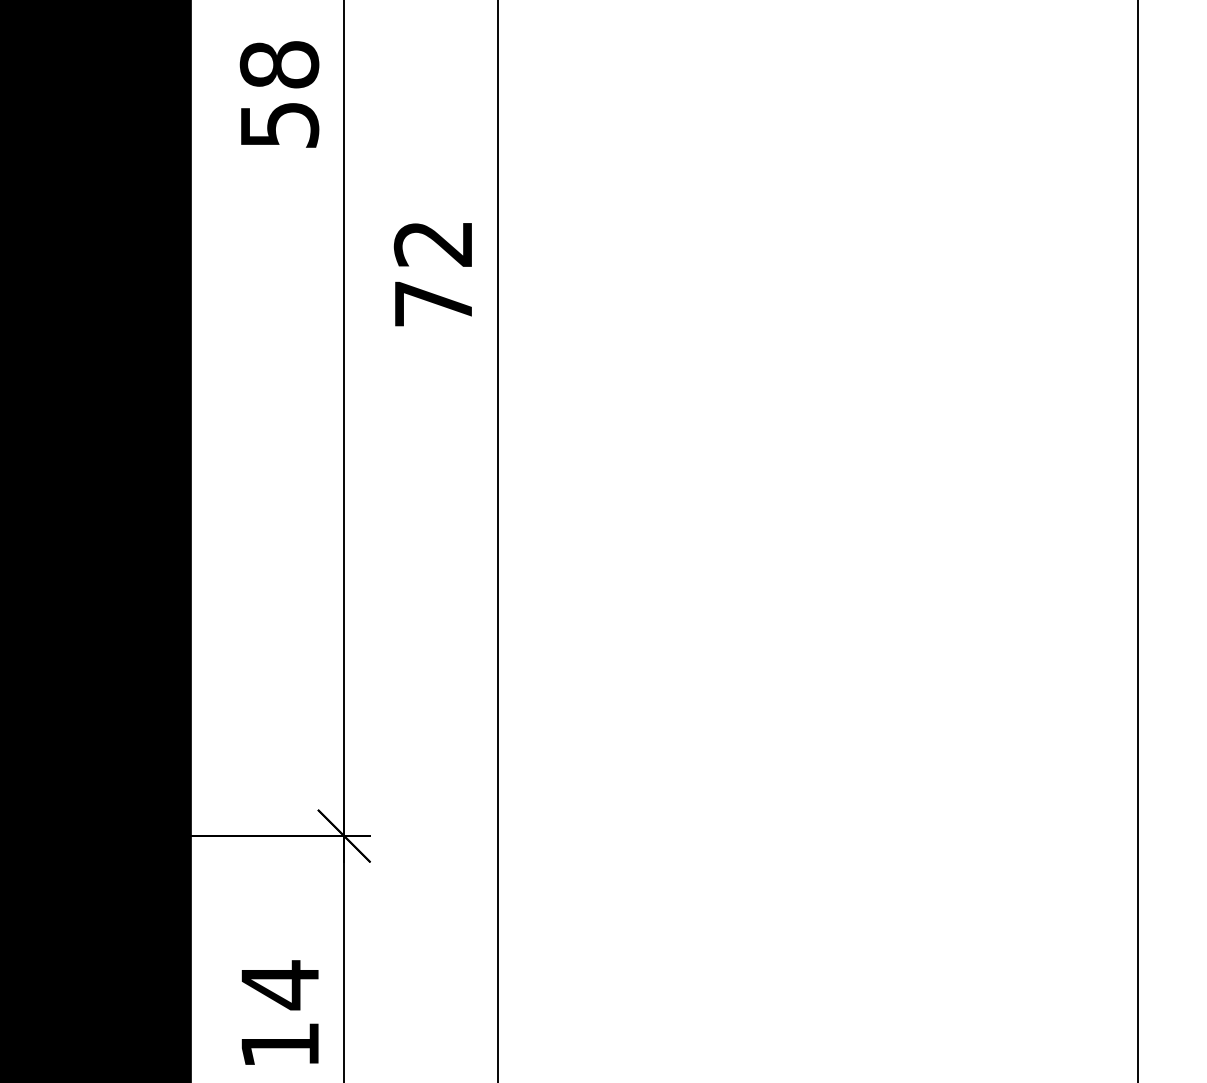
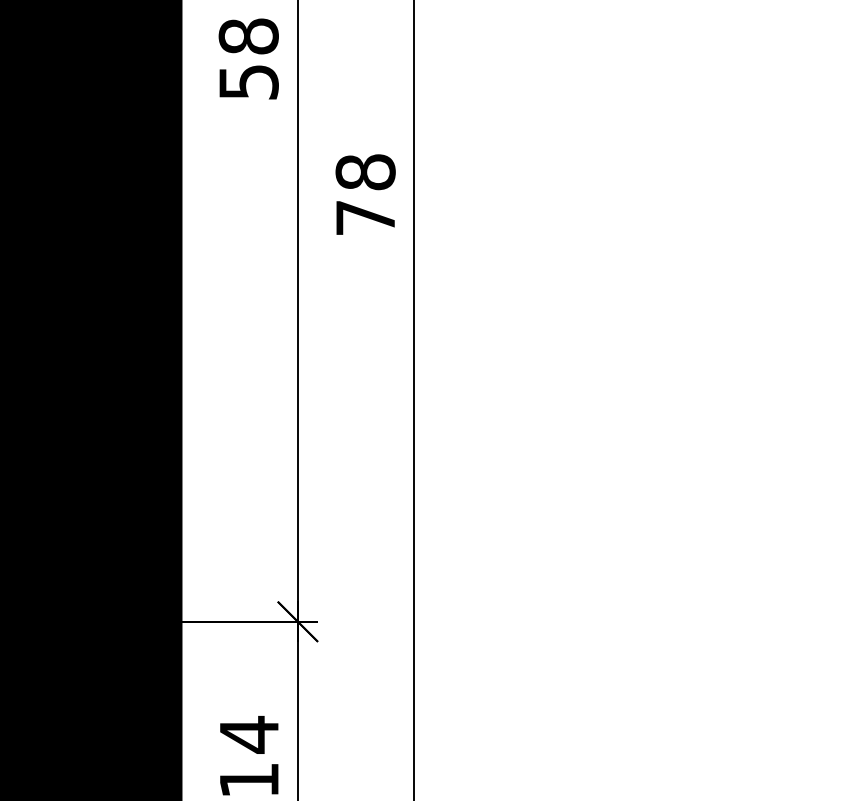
text: (433, 243) -> (365, 172), 72 -> 78

